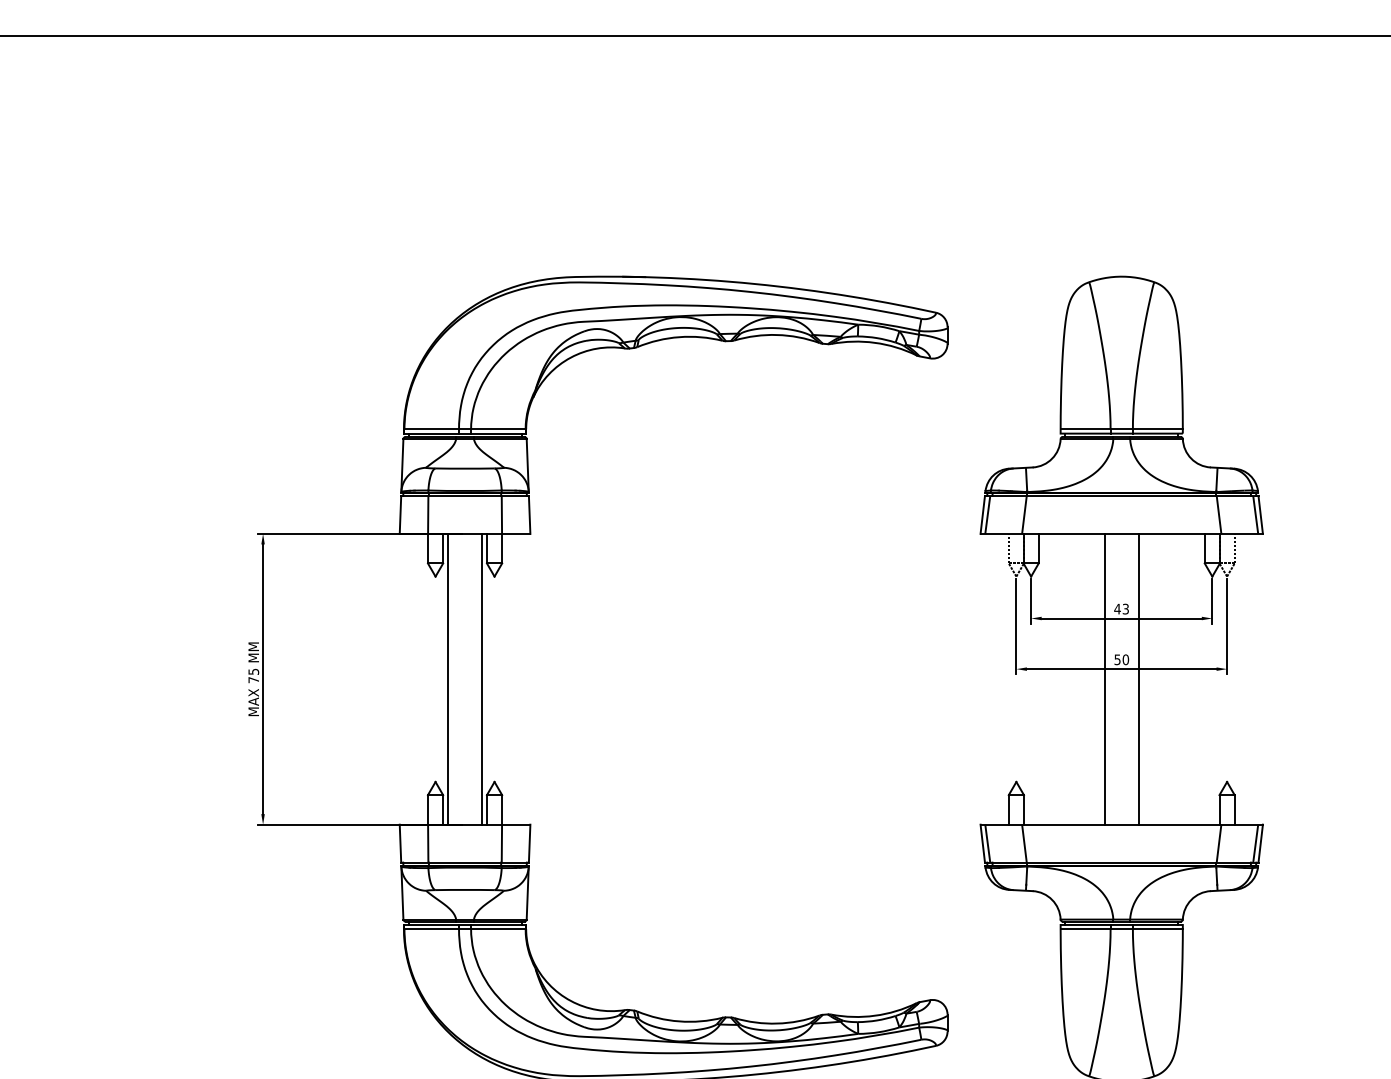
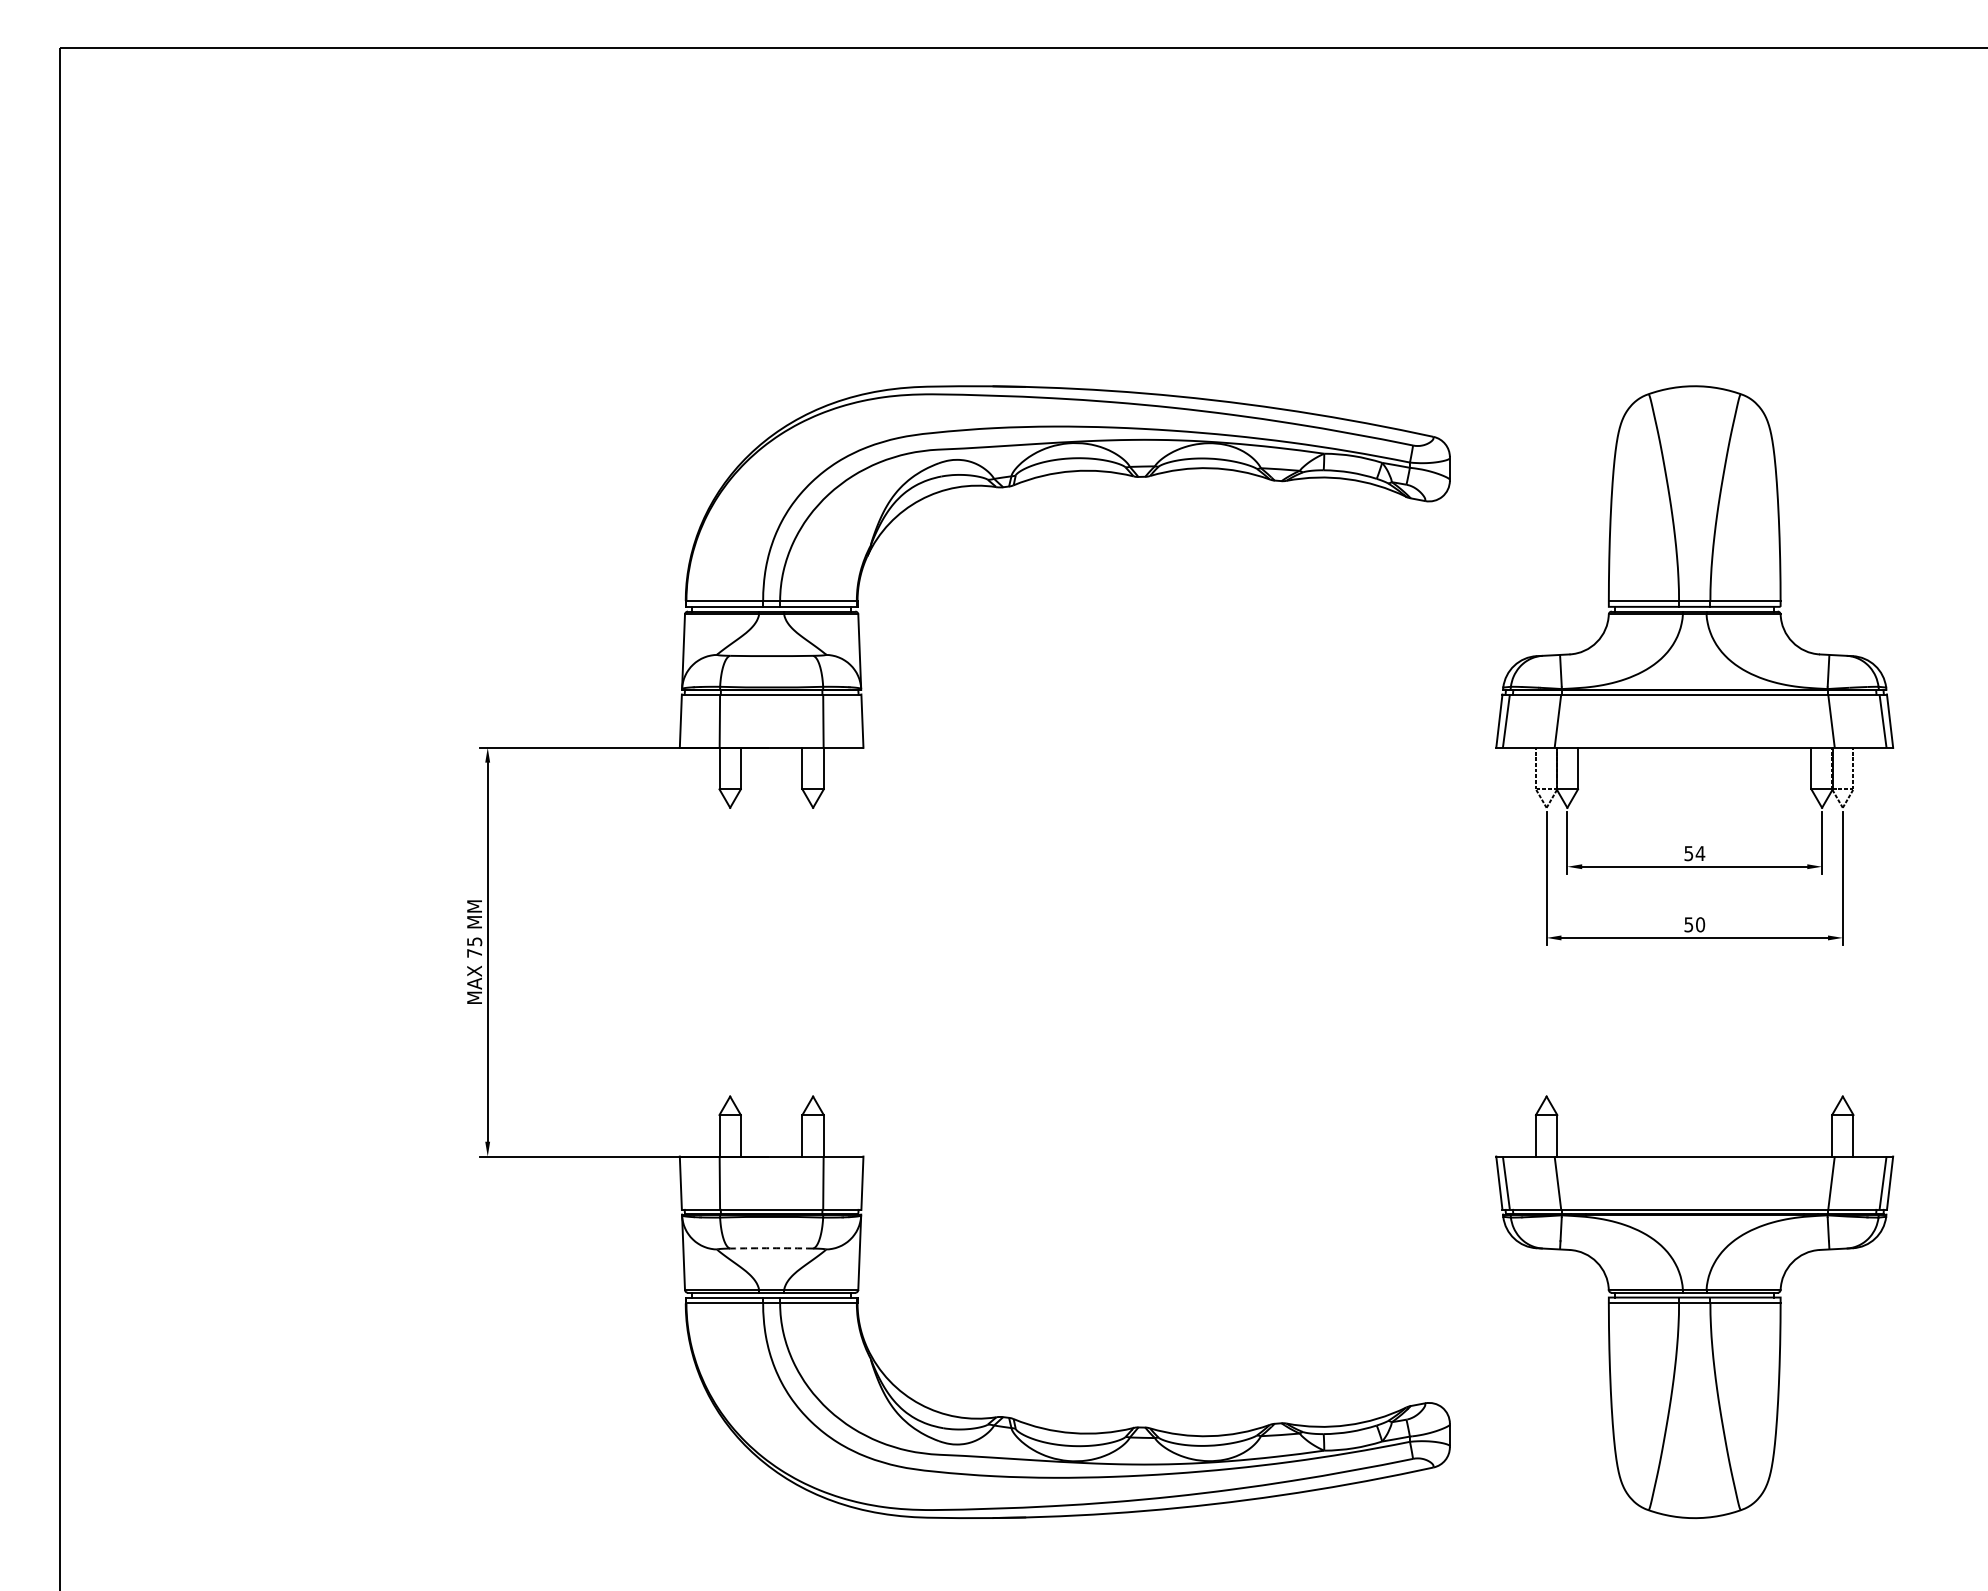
text: (1121, 609) -> (1694, 853), 43 -> 54
line: (447, 678) -> (747, 951), removed
line: (482, 678) -> (795, 951), removed
line: (1105, 678) -> (1671, 951), removed
line: (1138, 678) -> (1718, 951), removed
arc: (464, 890) -> (771, 1248), solid -> dashed

